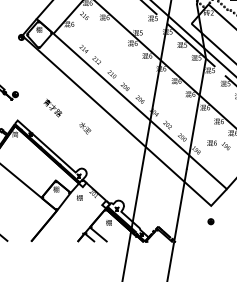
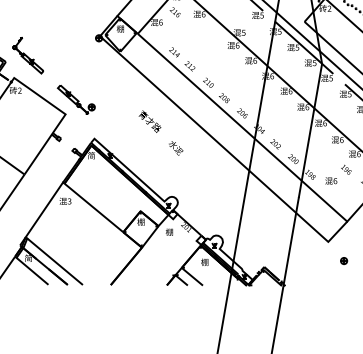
text: (52, 107) -> (149, 121), moved
text: (212, 142) -> (331, 180), moved
part: (211, 221) -> (344, 260), moved

